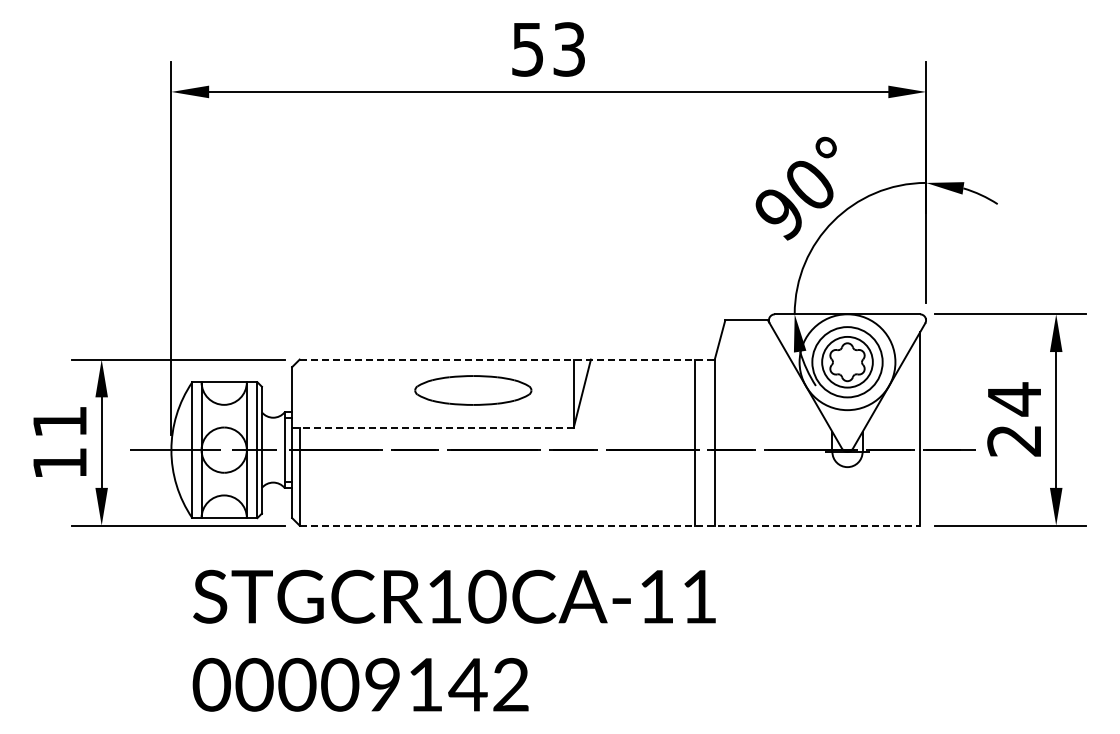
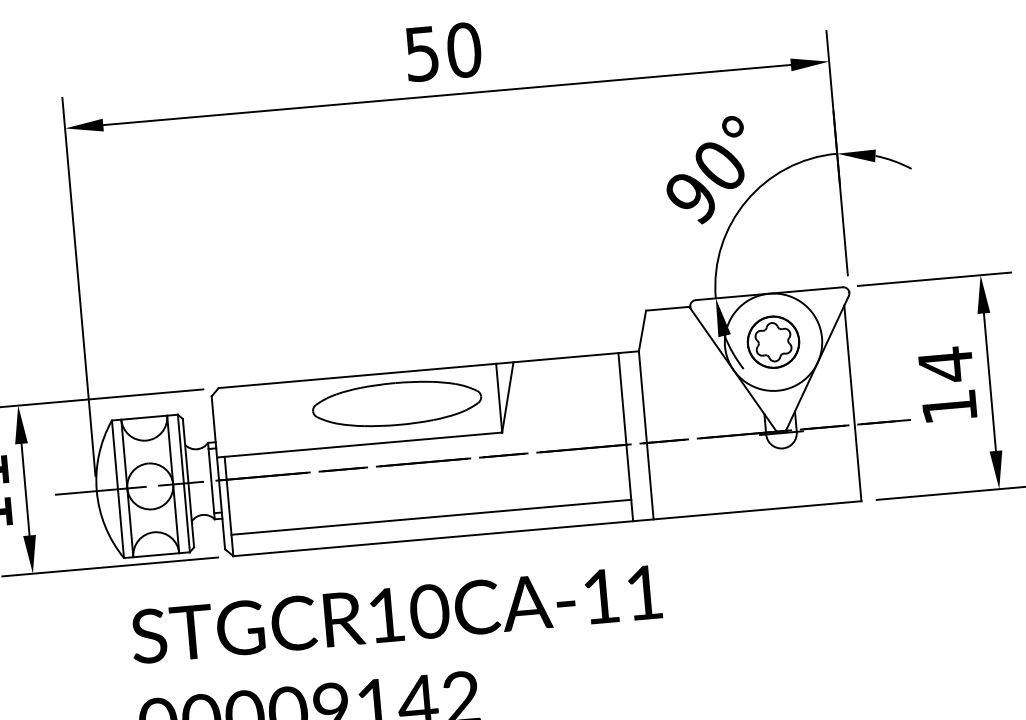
text: (569, 49) -> (464, 50), 53 -> 50
line: (507, 359) -> (429, 369), dashed -> solid
circle: (847, 362) -> (773, 342), size x0.71
part: (473, 390) -> (397, 403), size x1.43
line: (432, 427) -> (359, 445), dashed -> solid
text: (1013, 441) -> (948, 407), 24 -> 14
line: (496, 504) -> (430, 517), added
line: (610, 525) -> (548, 528), dashed -> solid

